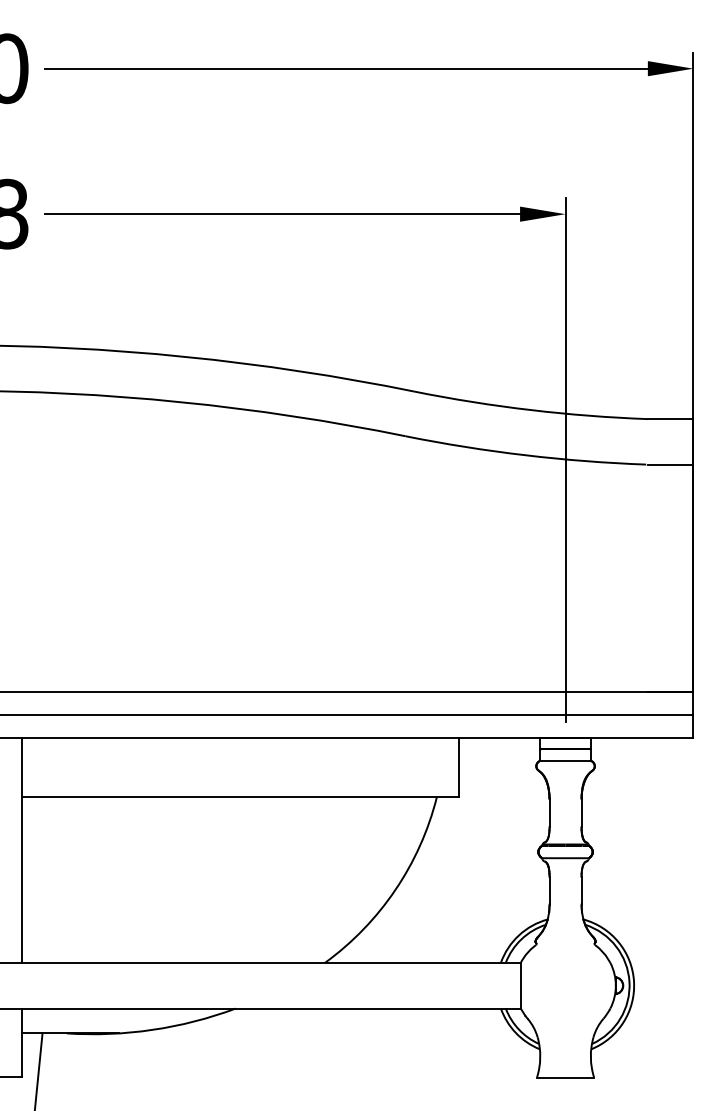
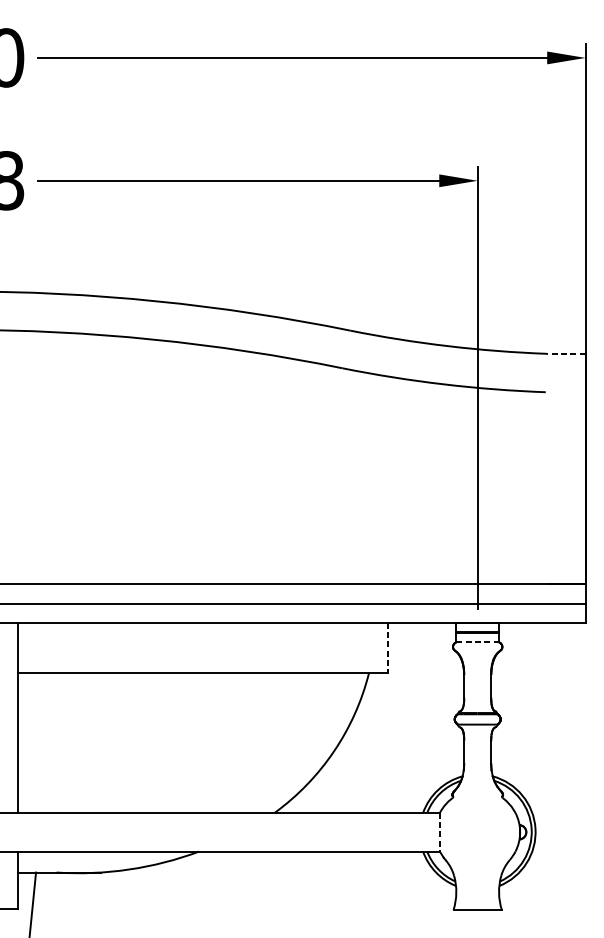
line: (670, 419) -> (566, 354), solid -> dashed
line: (670, 464) -> (566, 392), removed
line: (566, 760) -> (478, 642), solid -> dashed
line: (458, 767) -> (387, 648), solid -> dashed
line: (520, 985) -> (439, 832), solid -> dashed

